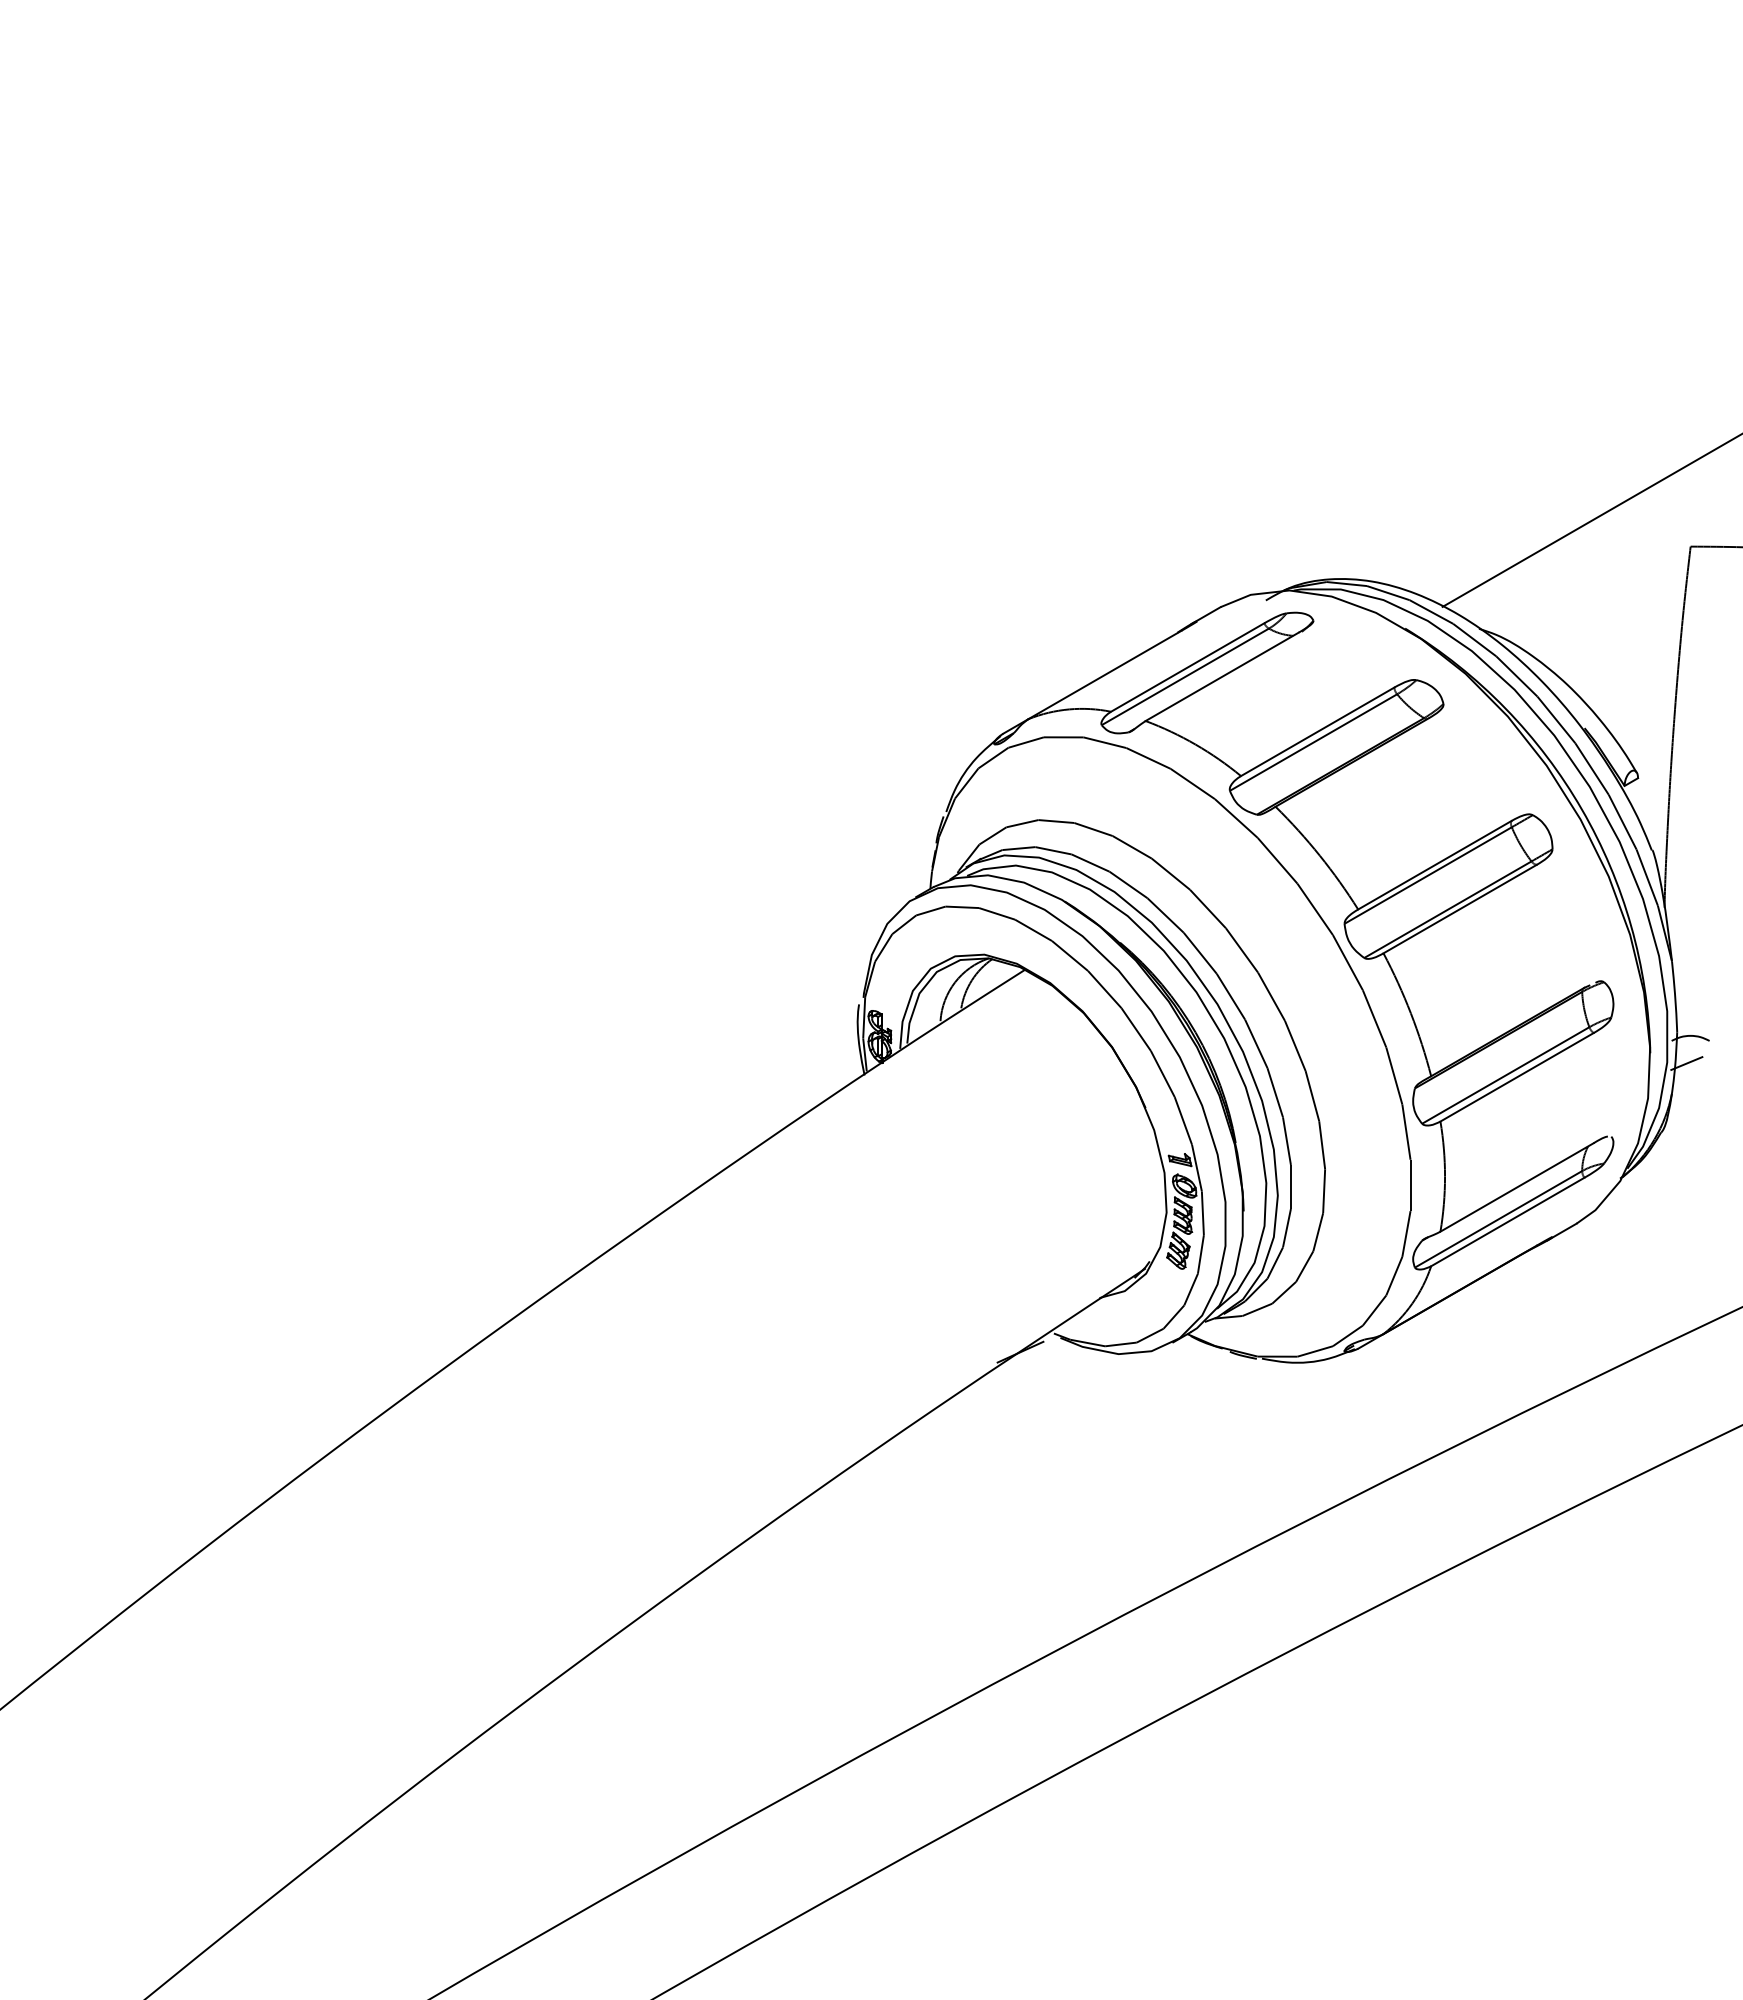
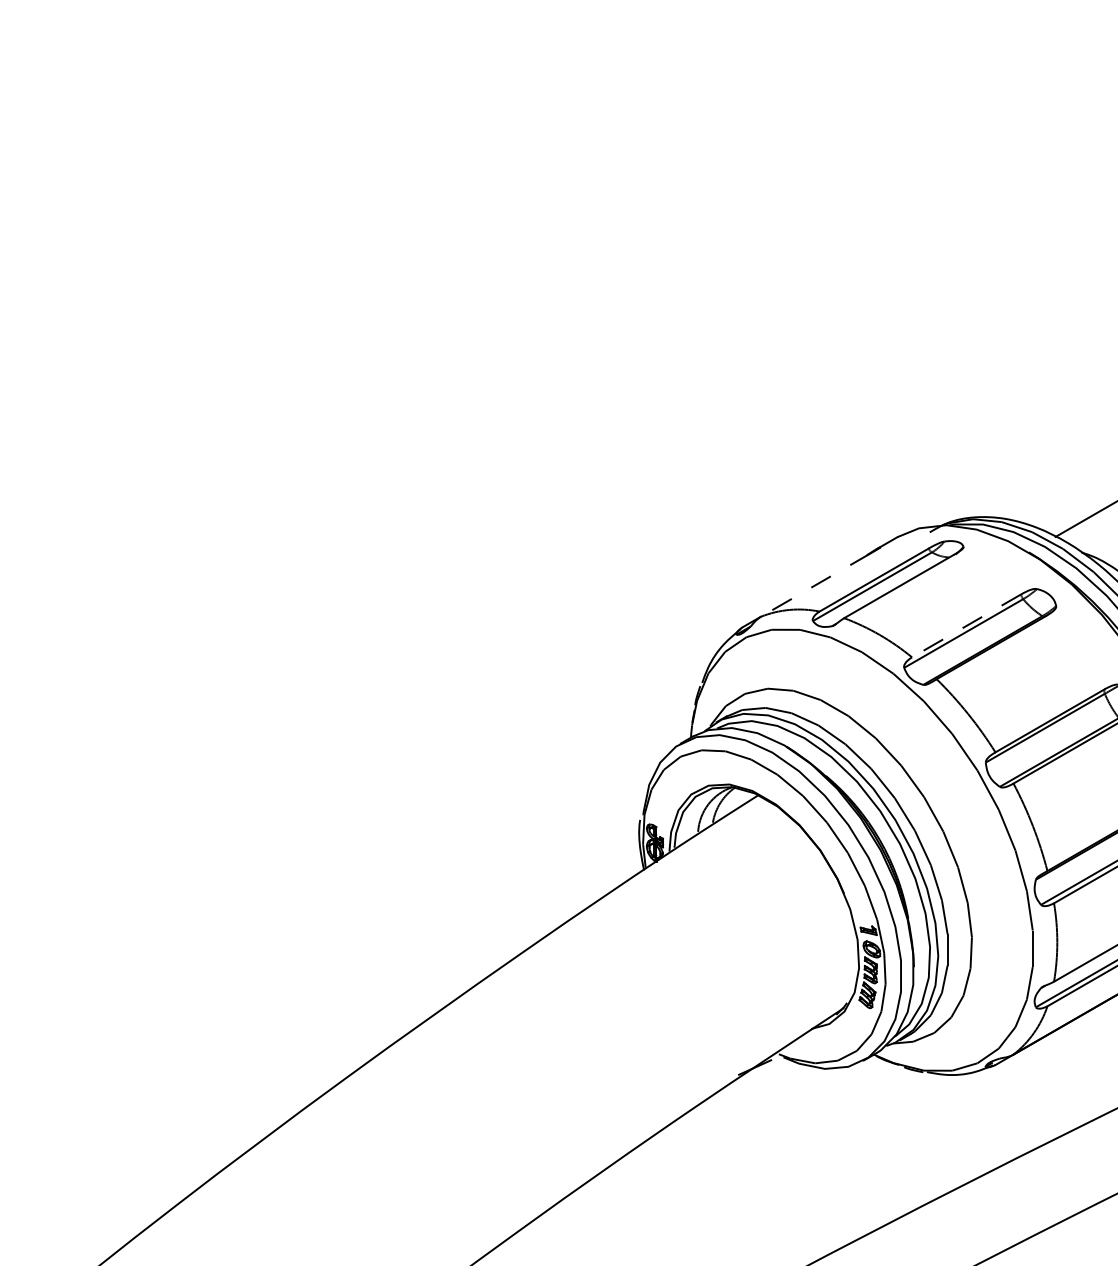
line: (1104, 675) -> (814, 585), solid -> dashed
line: (1317, 732) -> (966, 626), solid -> dashed

